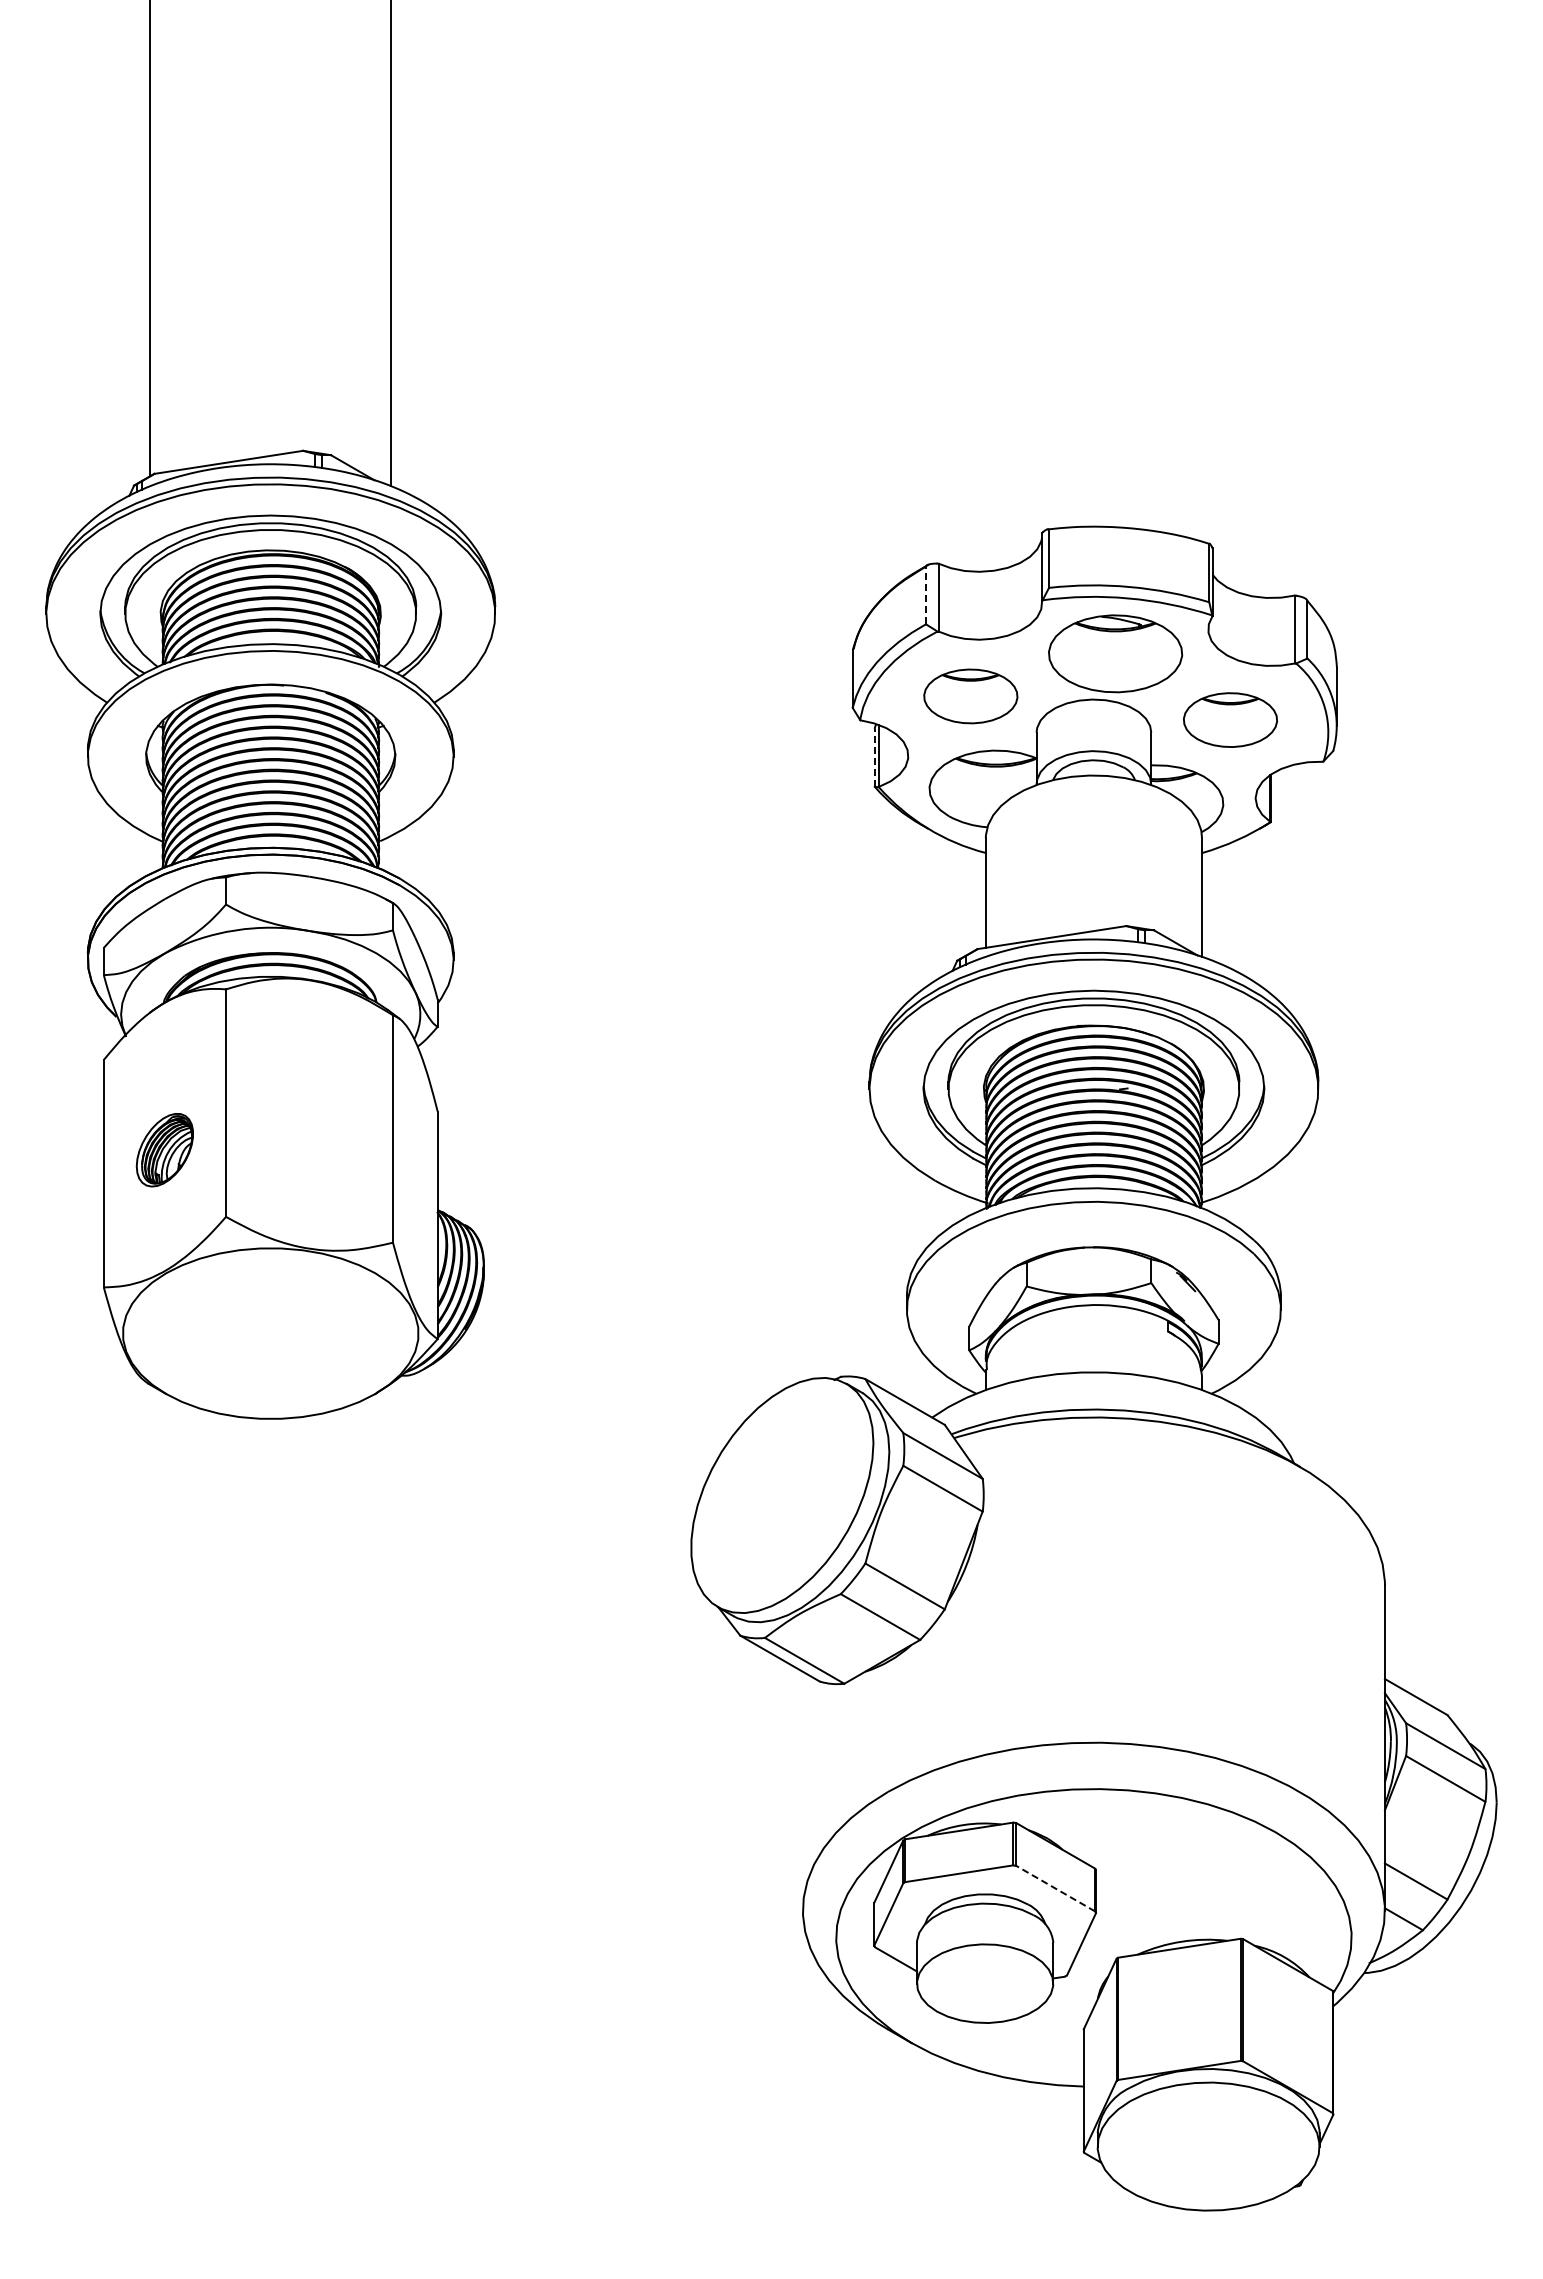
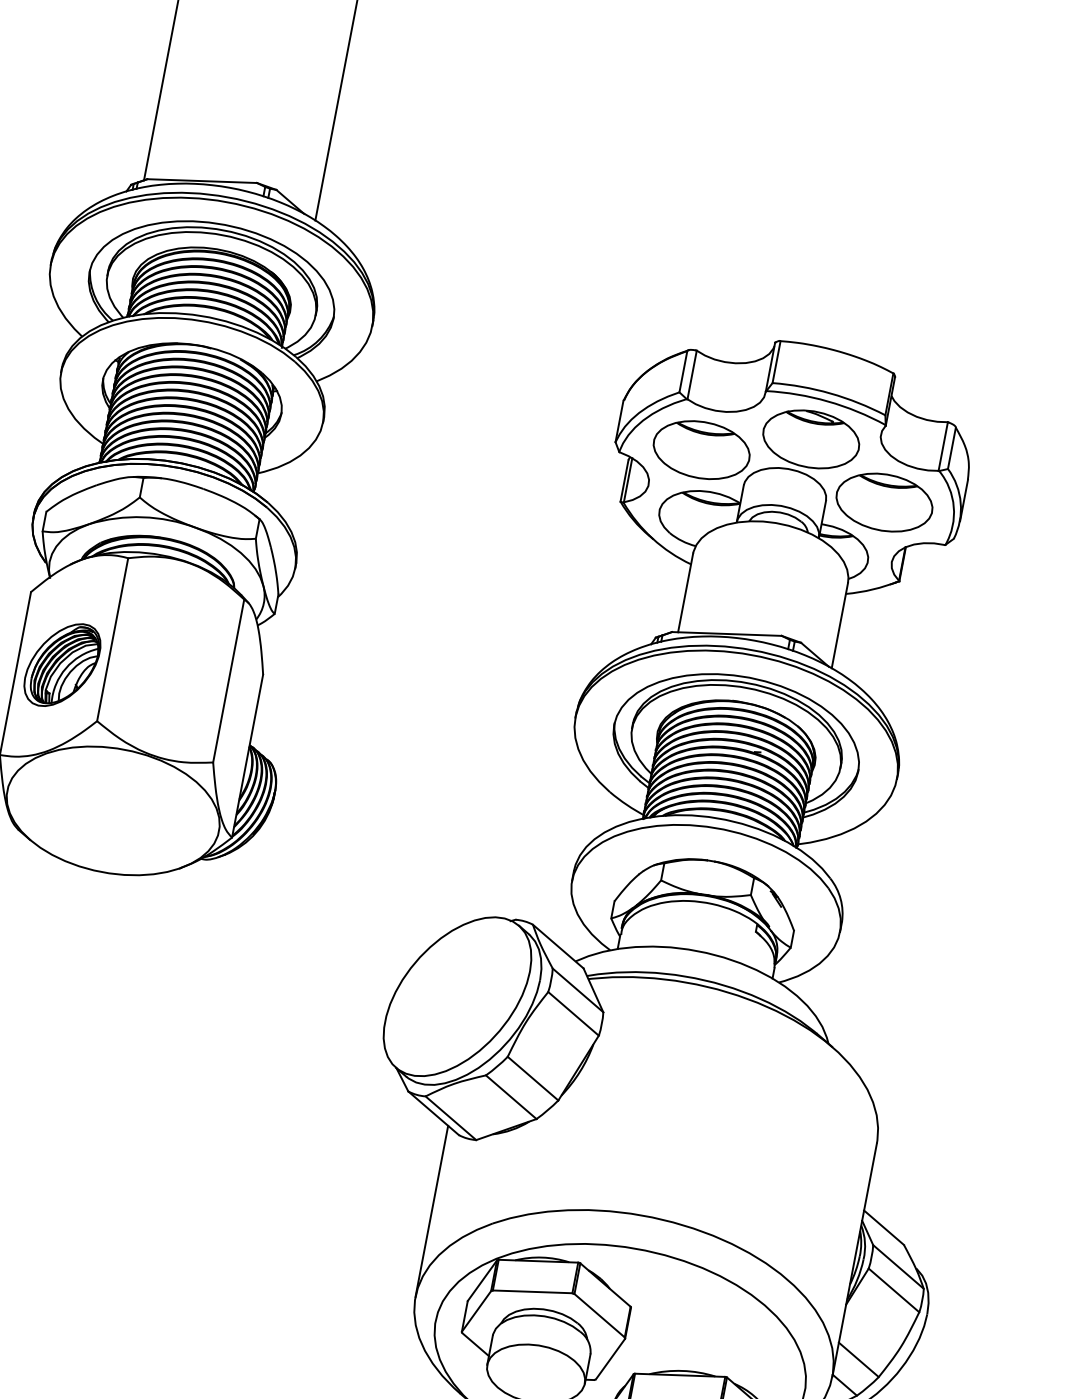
line: (925, 595) -> (683, 371), dashed -> solid
part: (970, 696) -> (701, 450), size x1.43
part: (1230, 719) -> (884, 502), size x1.43
line: (874, 757) -> (624, 480), dashed -> solid
part: (164, 1149) -> (62, 664), size x1.67
line: (802, 1790) -> (431, 1210), added
line: (1055, 1888) -> (599, 1315), dashed -> solid

